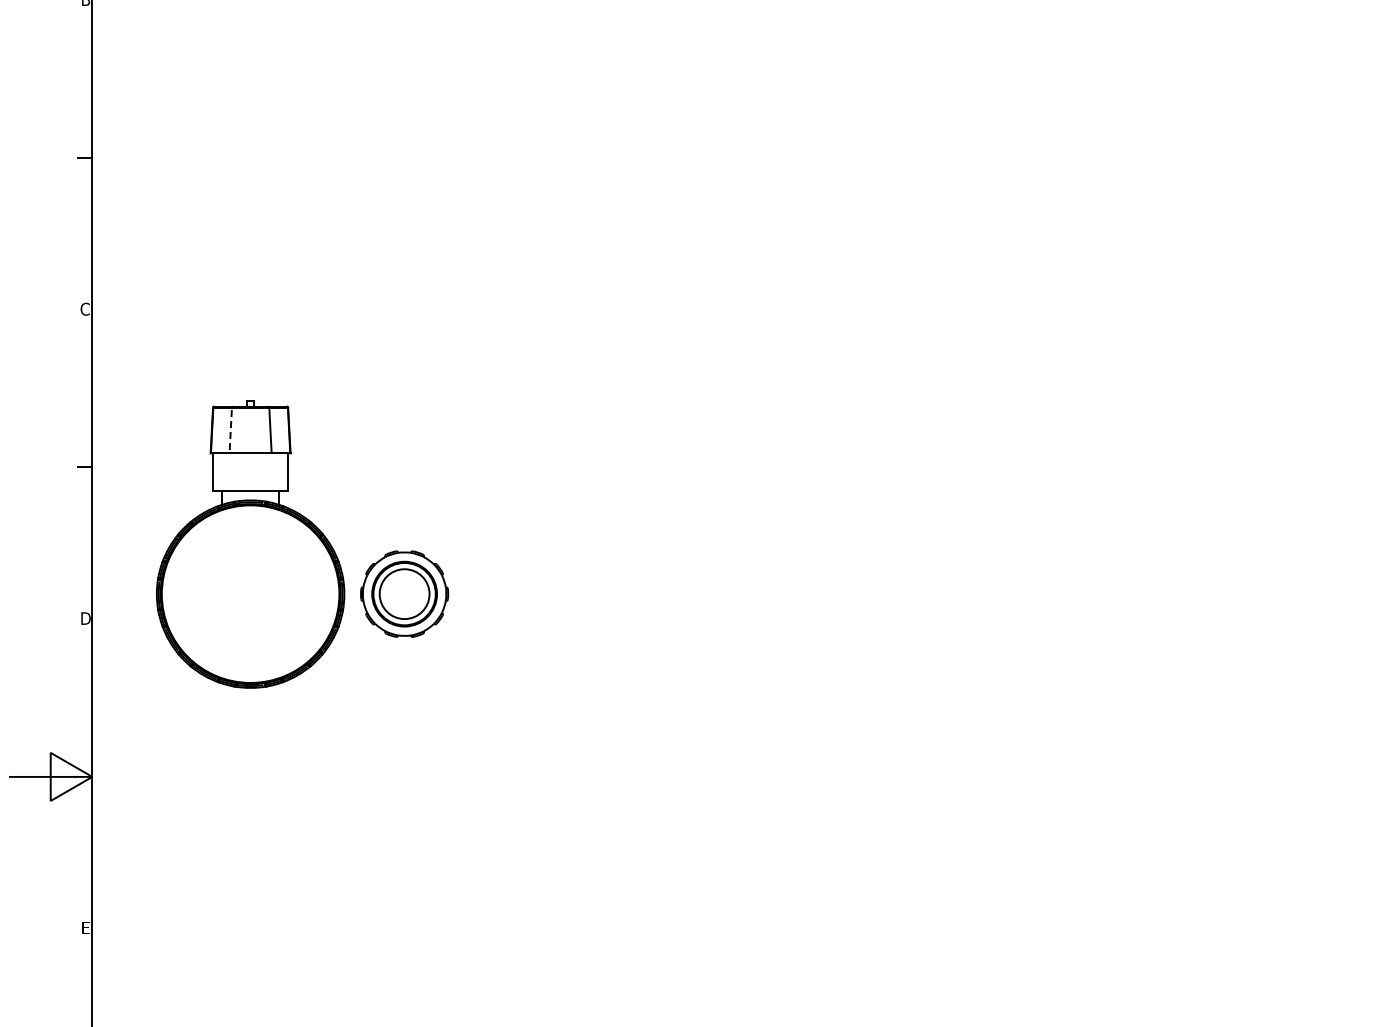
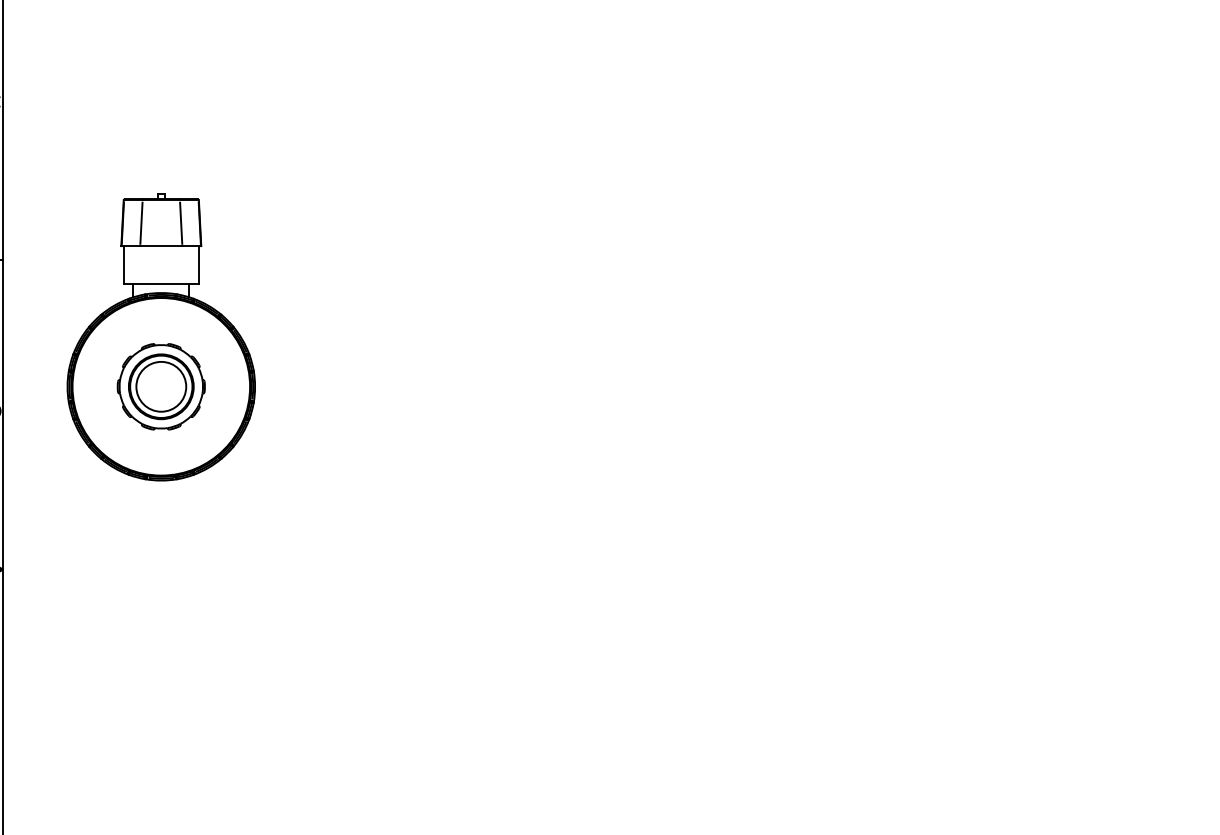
line: (230, 430) -> (141, 223), dashed -> solid
part: (404, 593) -> (161, 386), moved

